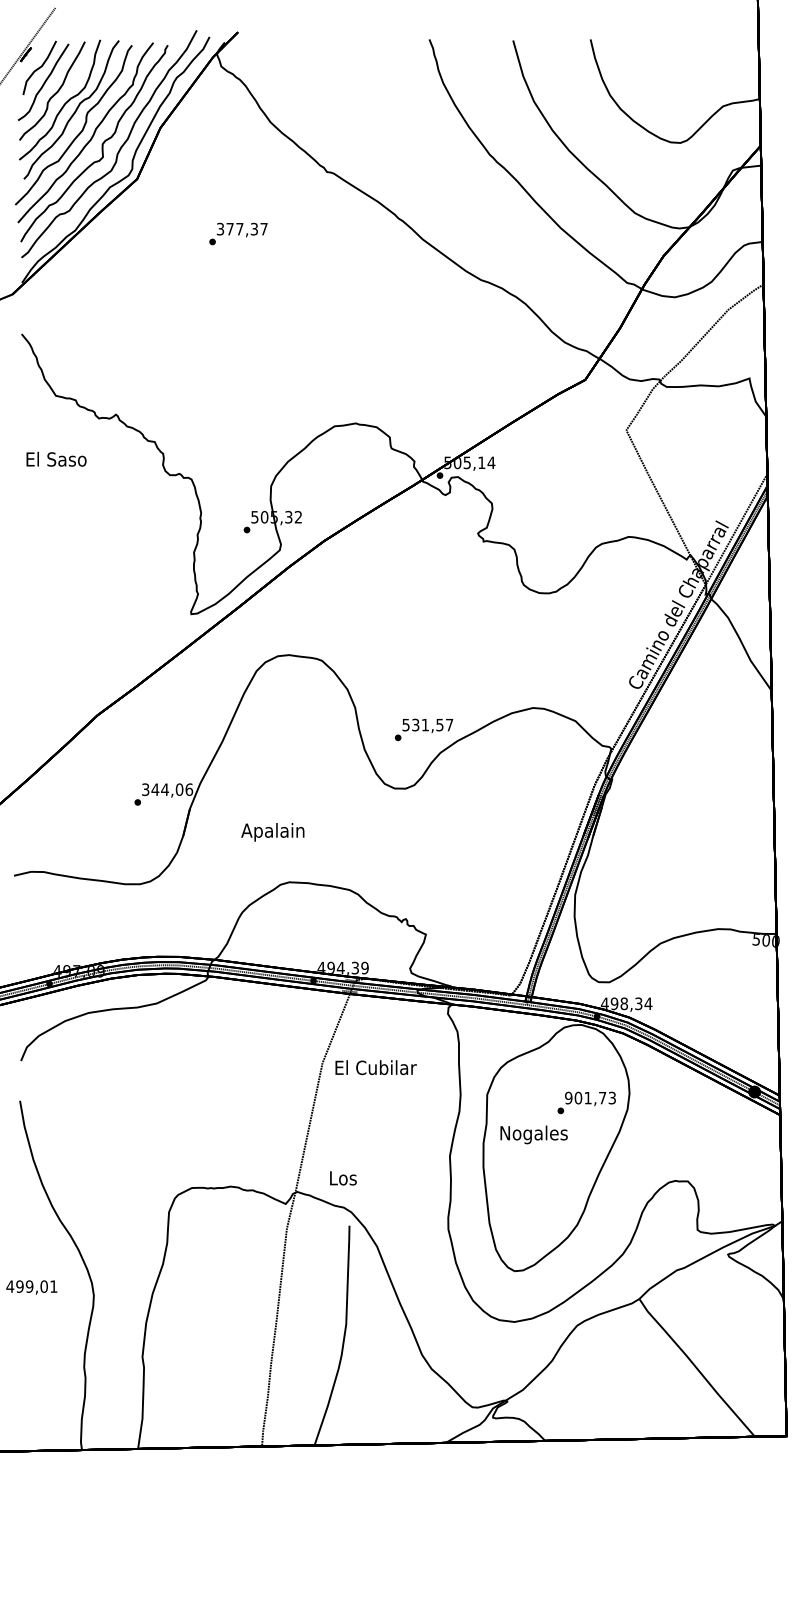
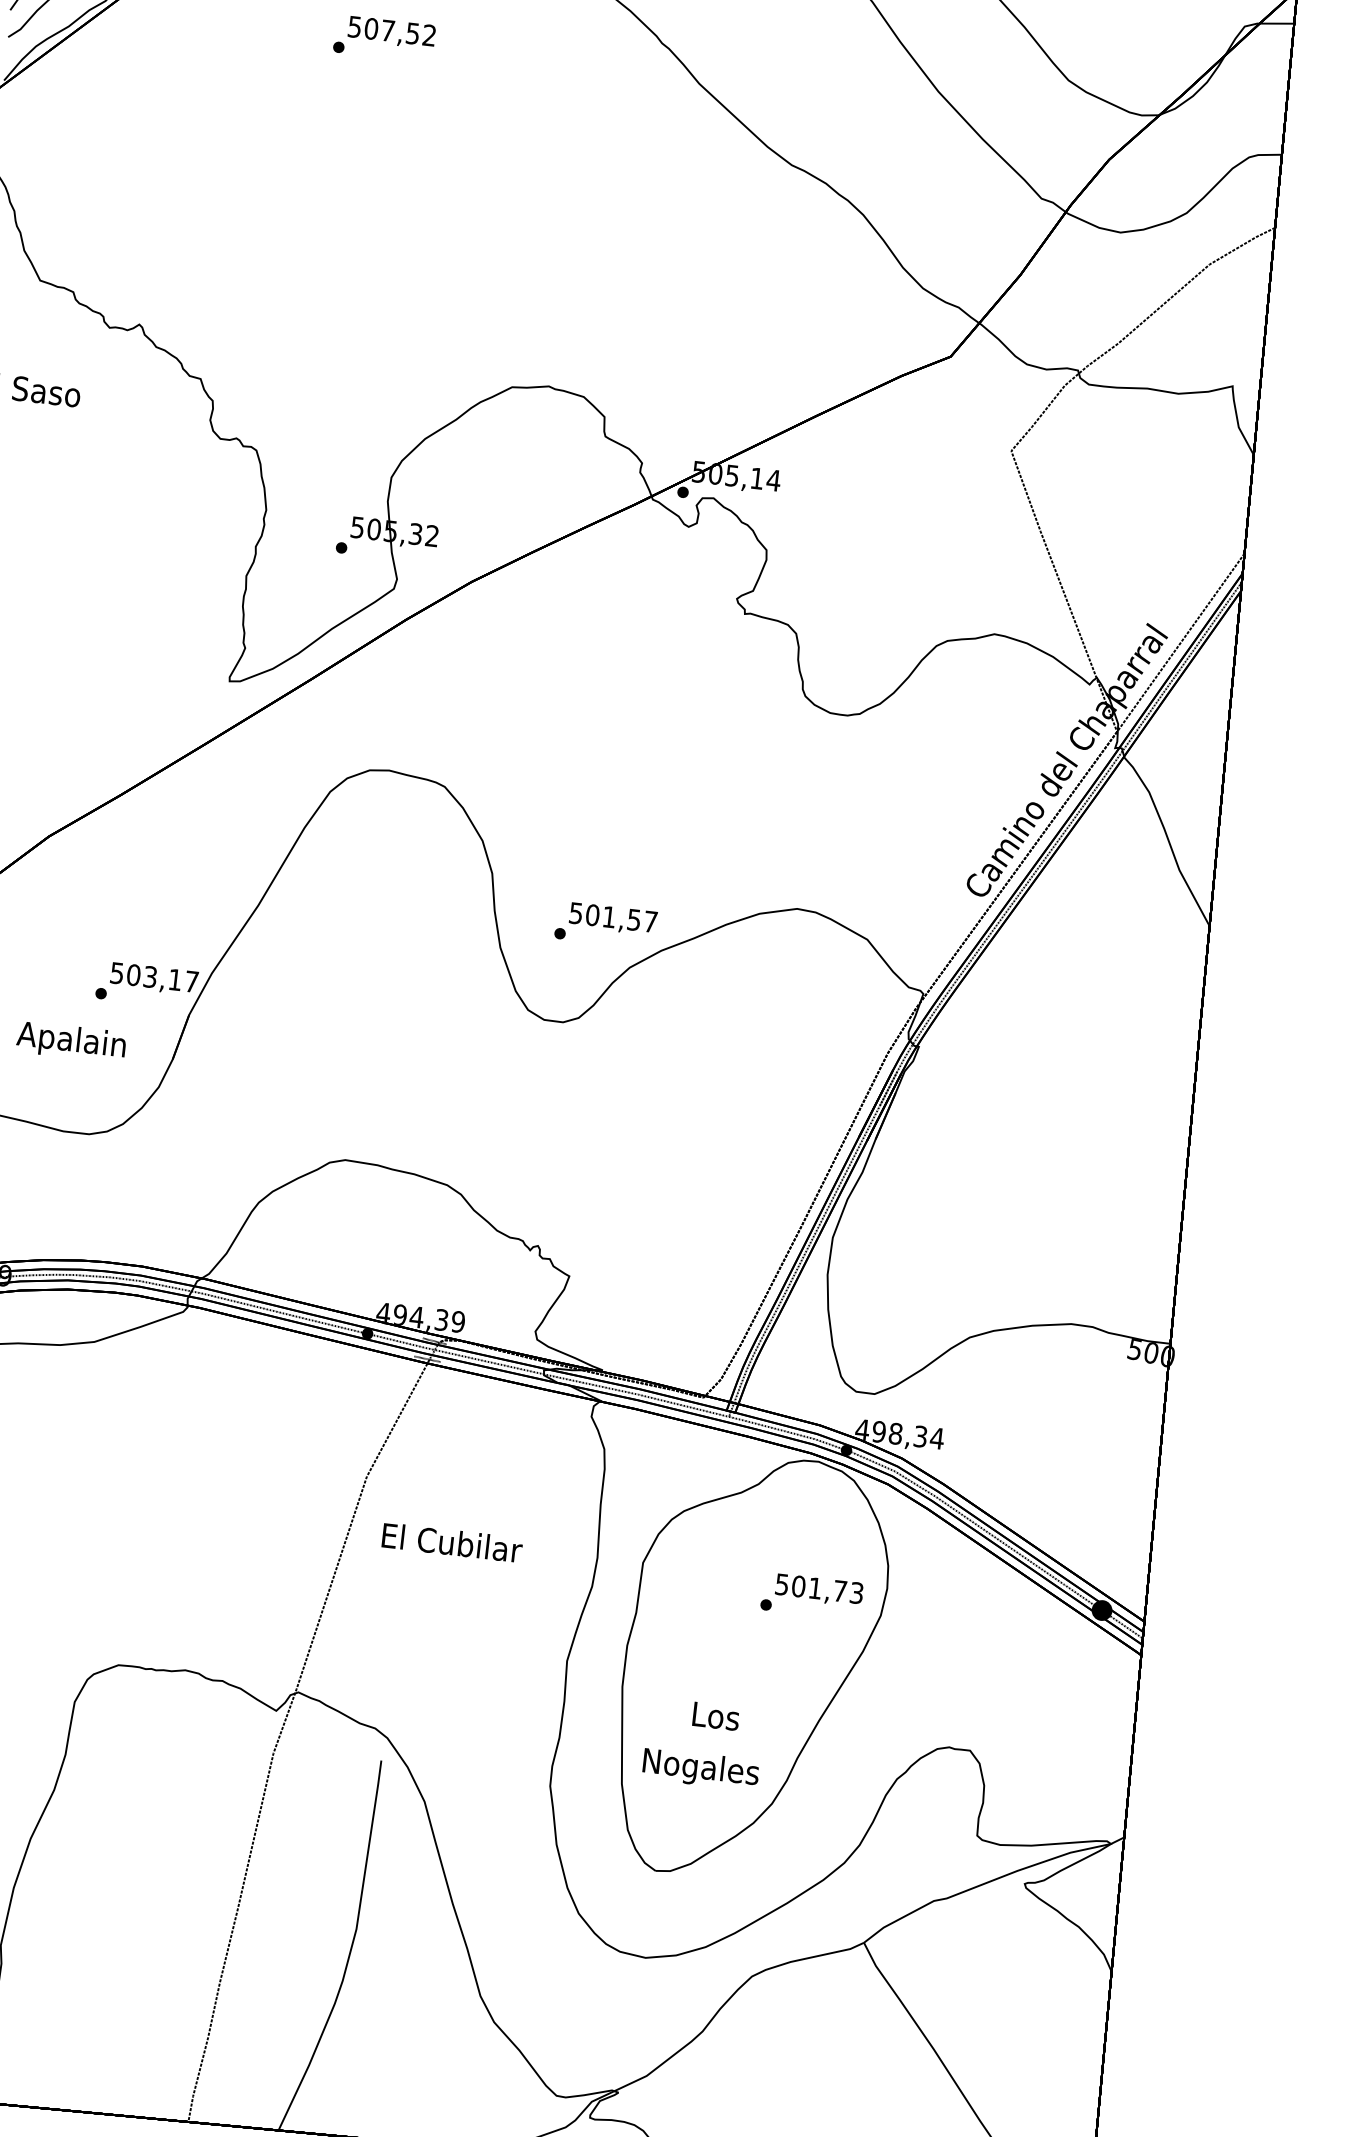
text: (242, 228) -> (392, 30), 377,37 -> 507,52
text: (415, 724) -> (592, 914), 531,57 -> 501,57
text: (167, 789) -> (154, 977), 344,06 -> 503,17
text: (272, 832) -> (70, 1042), moved
text: (375, 1067) -> (451, 1542), moved
text: (568, 1097) -> (781, 1583), 901,73 -> 501,73
text: (533, 1134) -> (699, 1768), moved
text: (343, 1178) -> (716, 1716), moved

